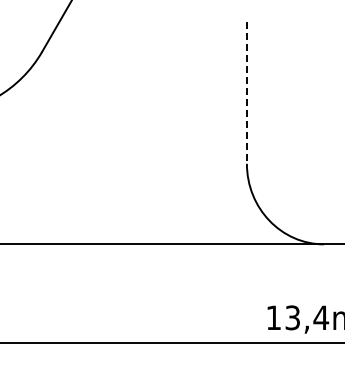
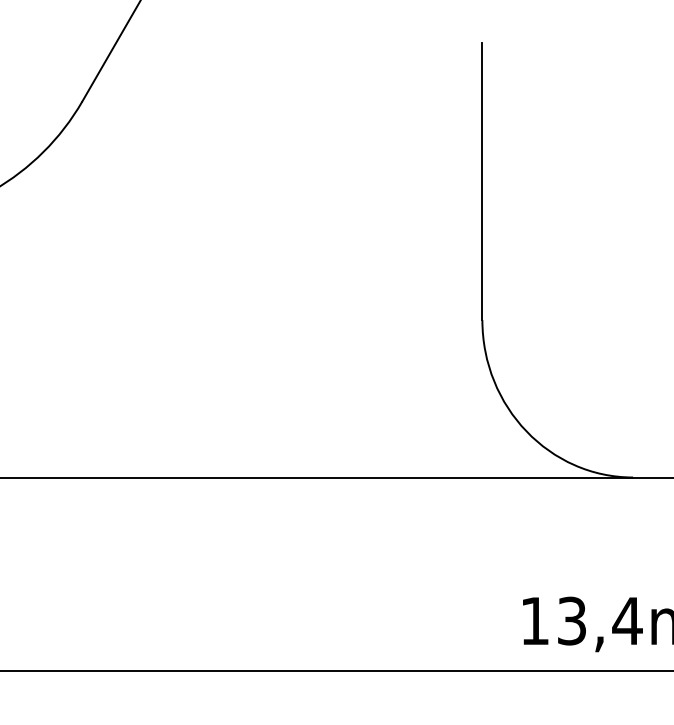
line: (246, 93) -> (481, 182), dashed -> solid

